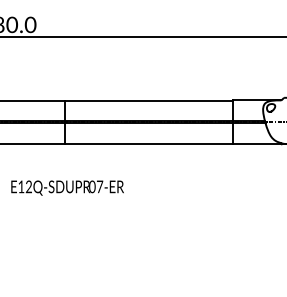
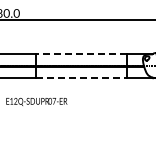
line: (149, 100) -> (81, 54), solid -> dashed
line: (149, 142) -> (81, 77), solid -> dashed

